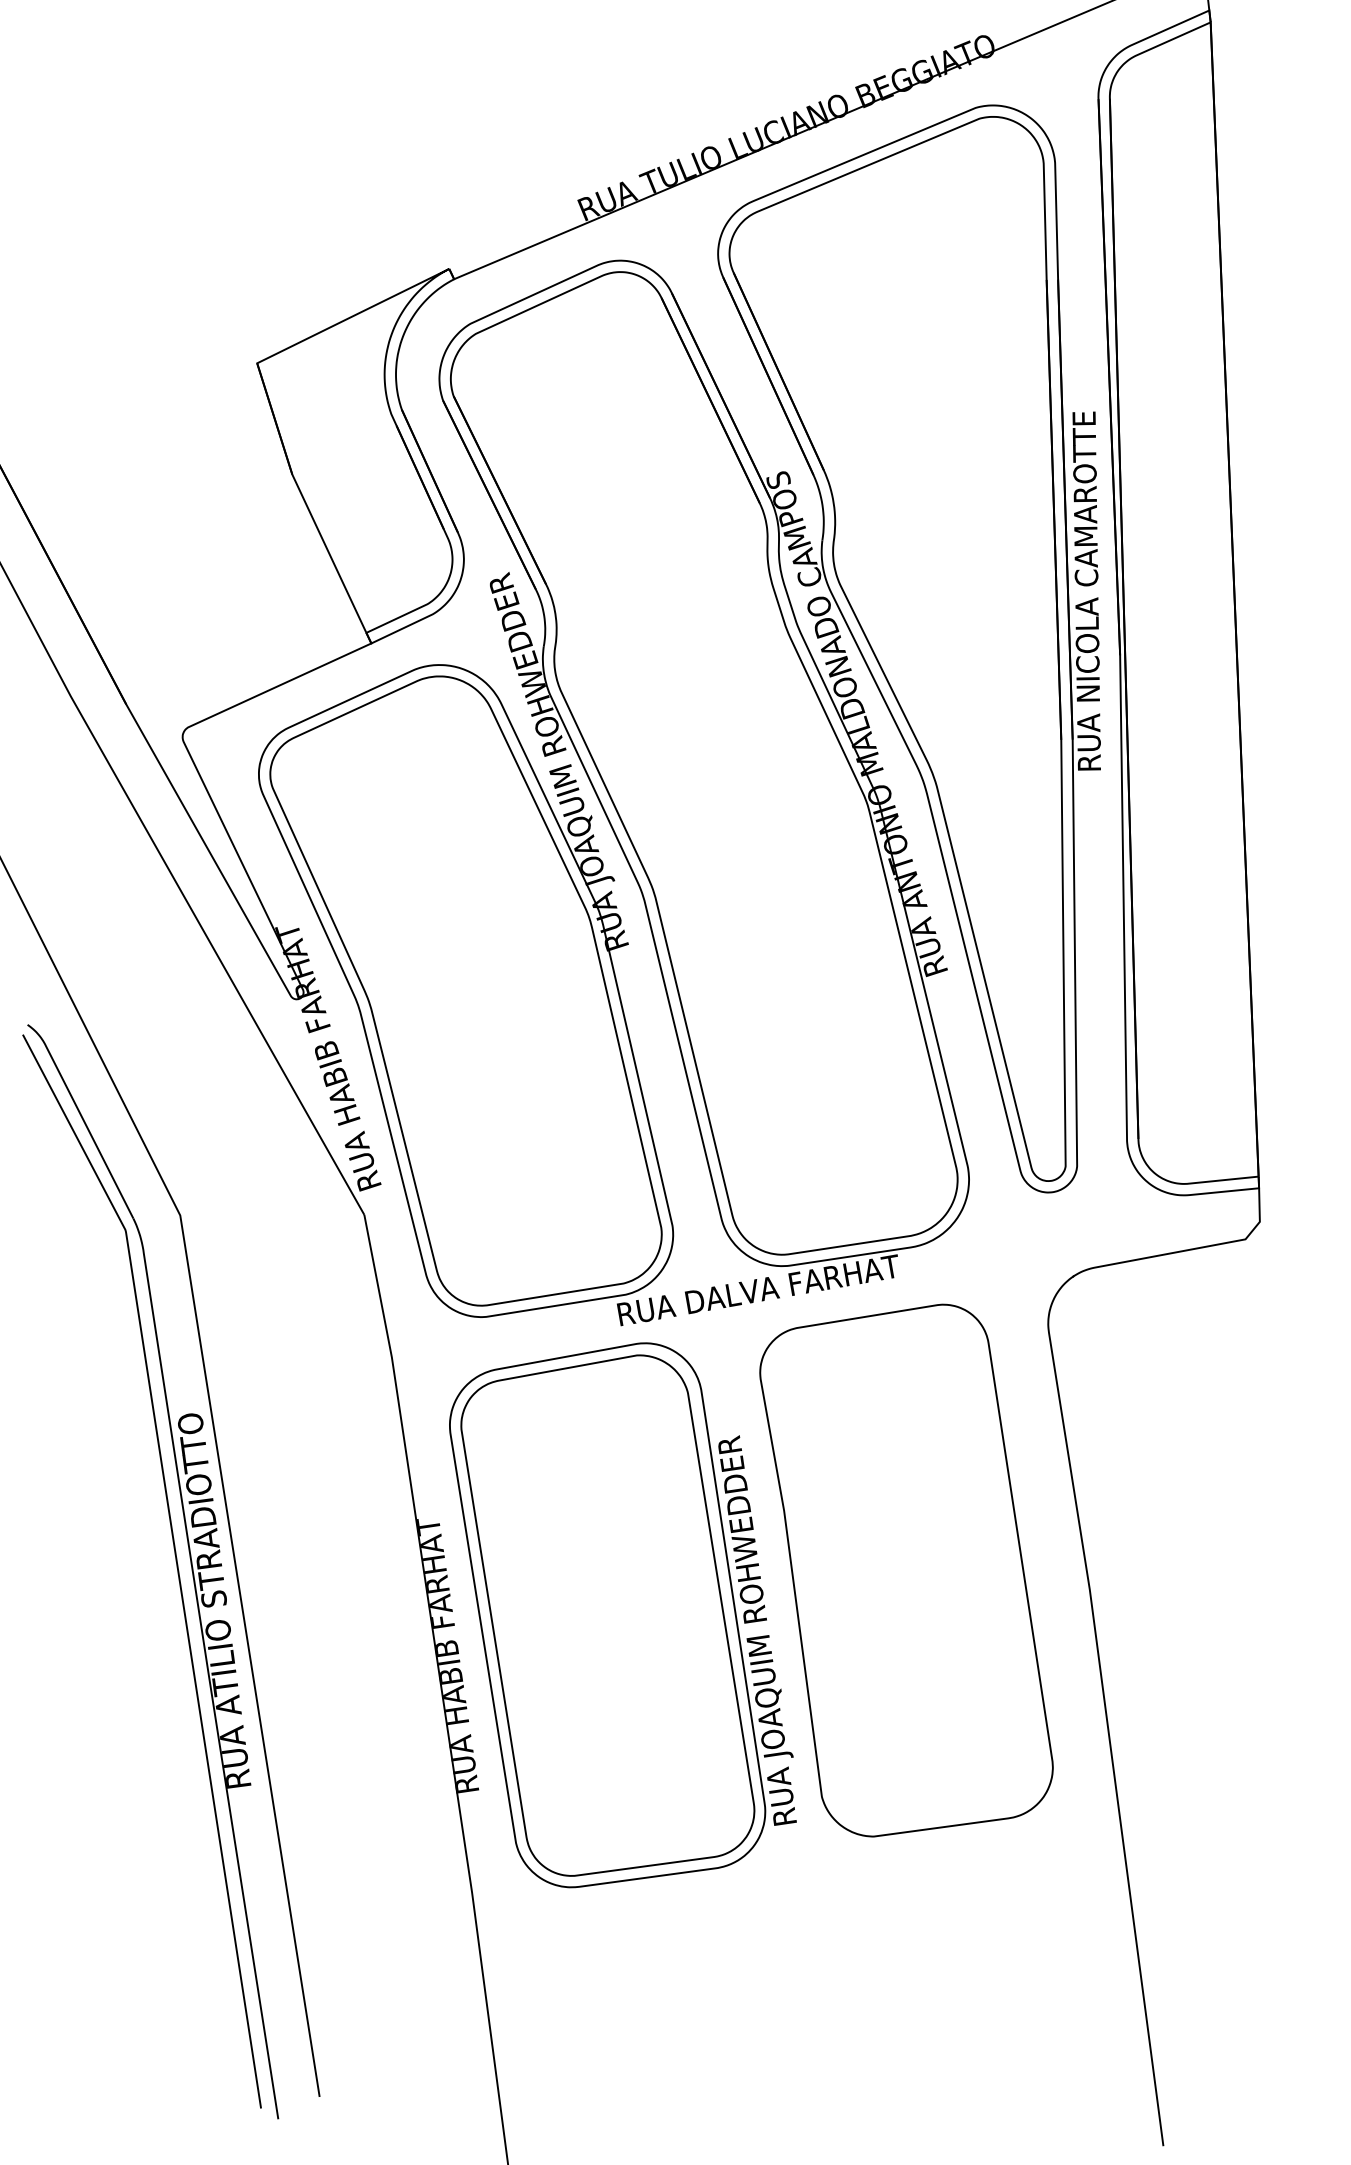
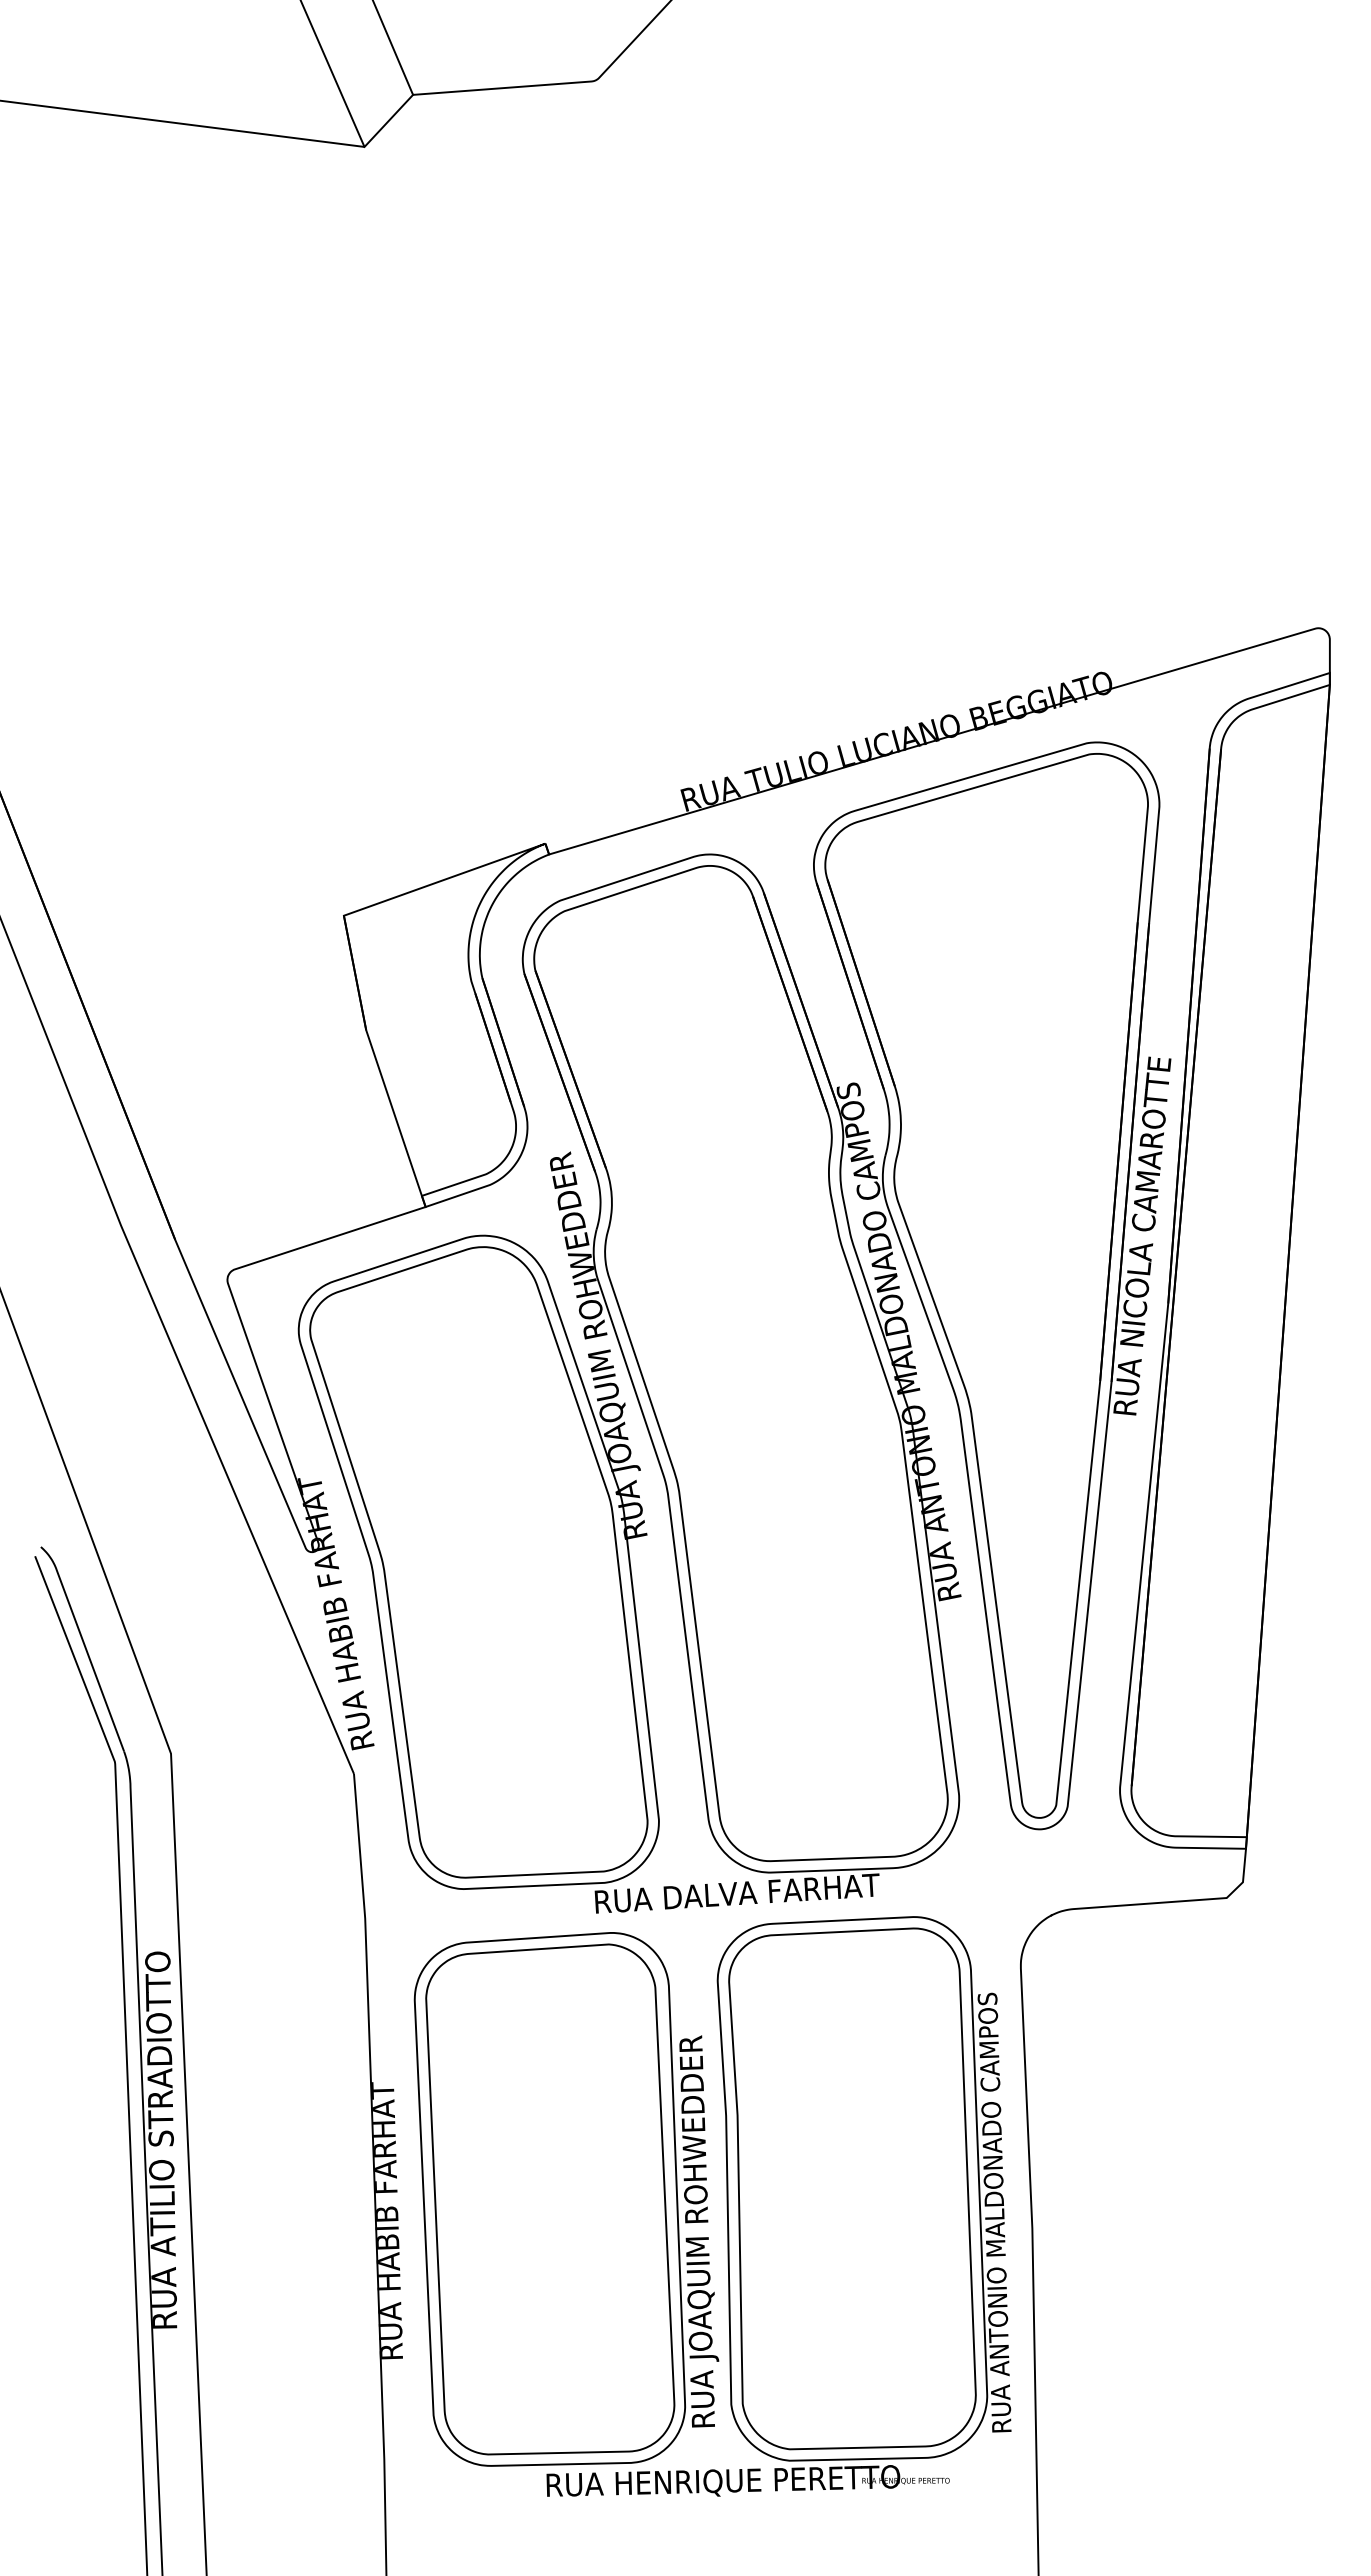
part: (835, 1596) -> (778, 2206), added

